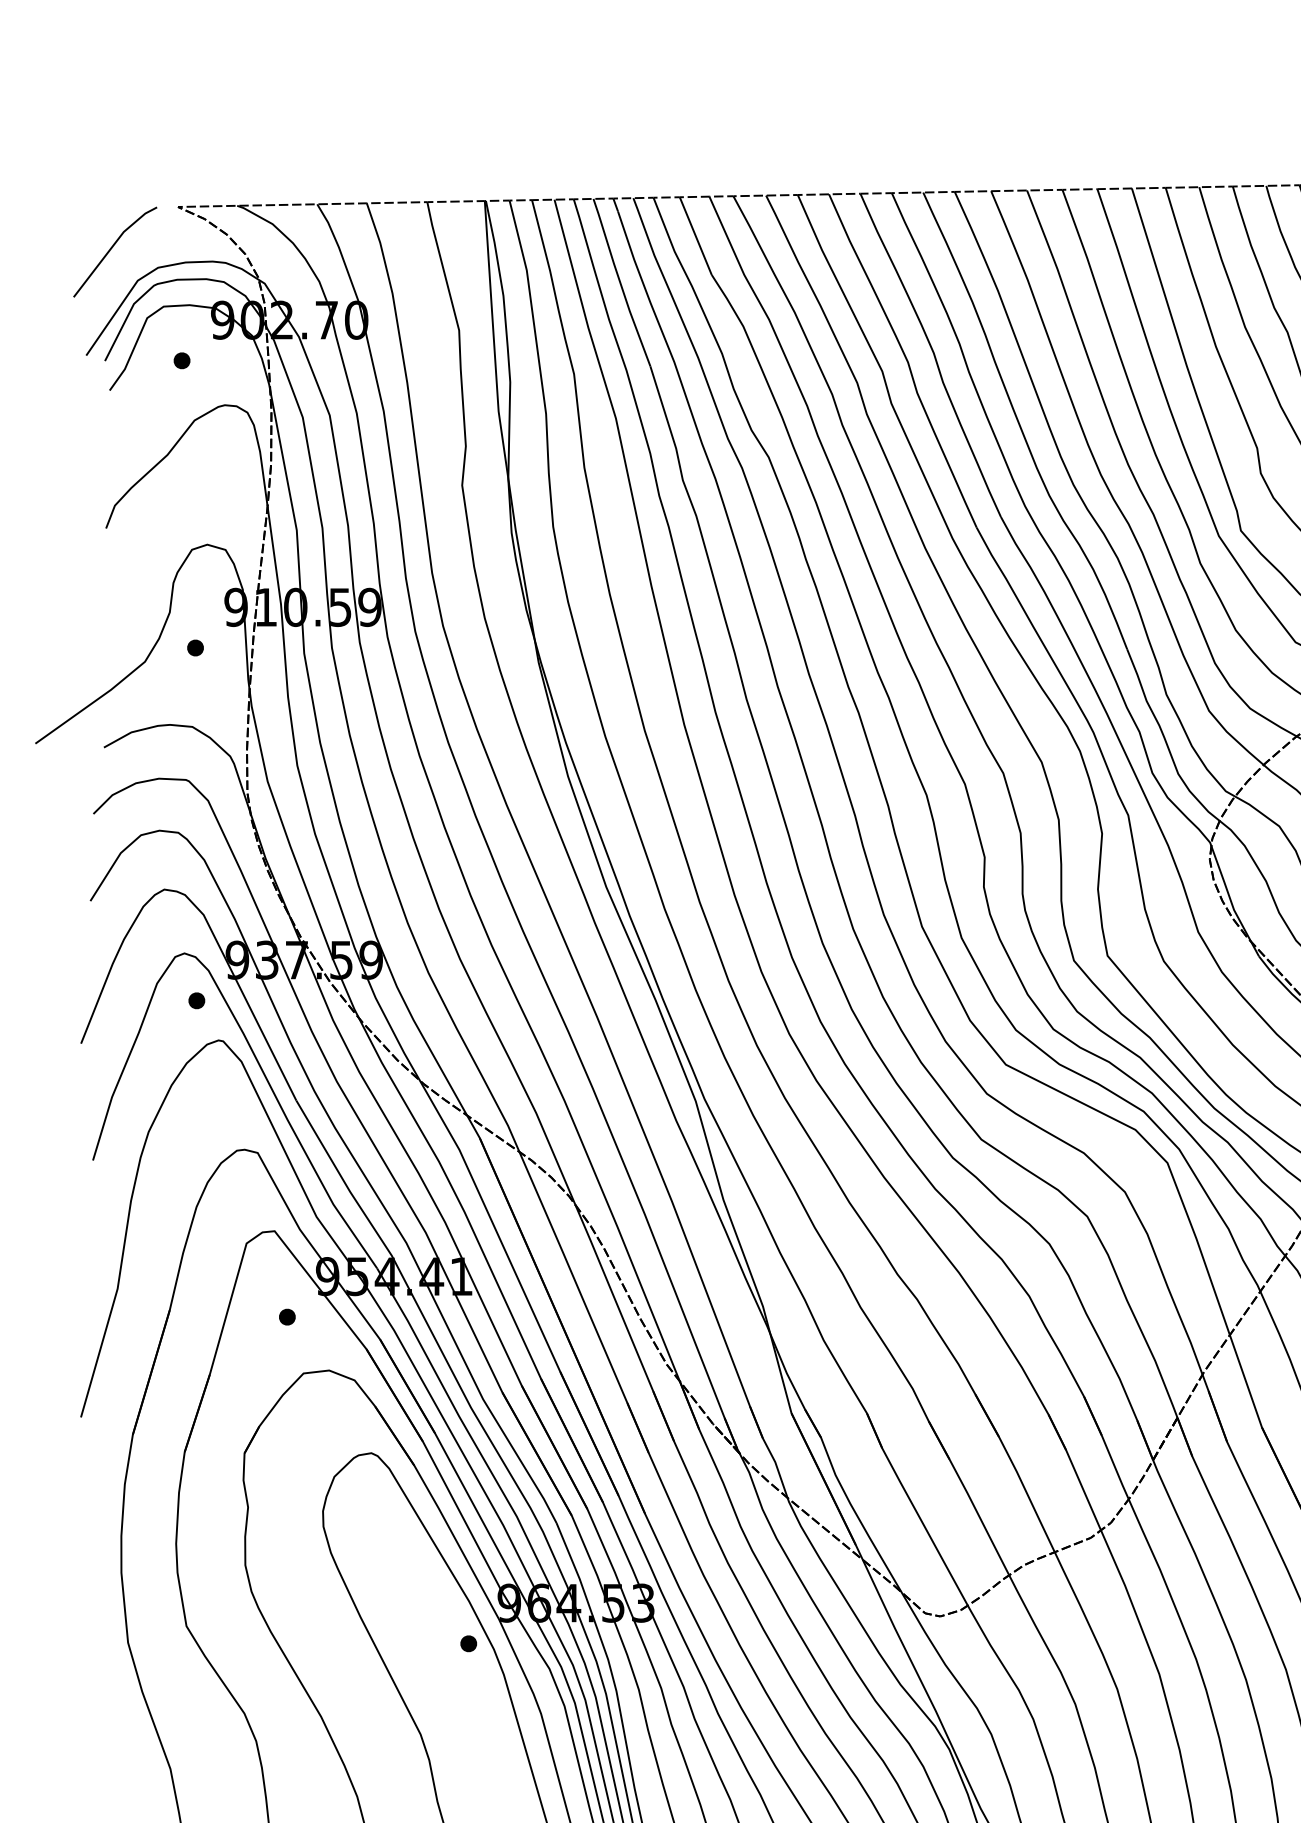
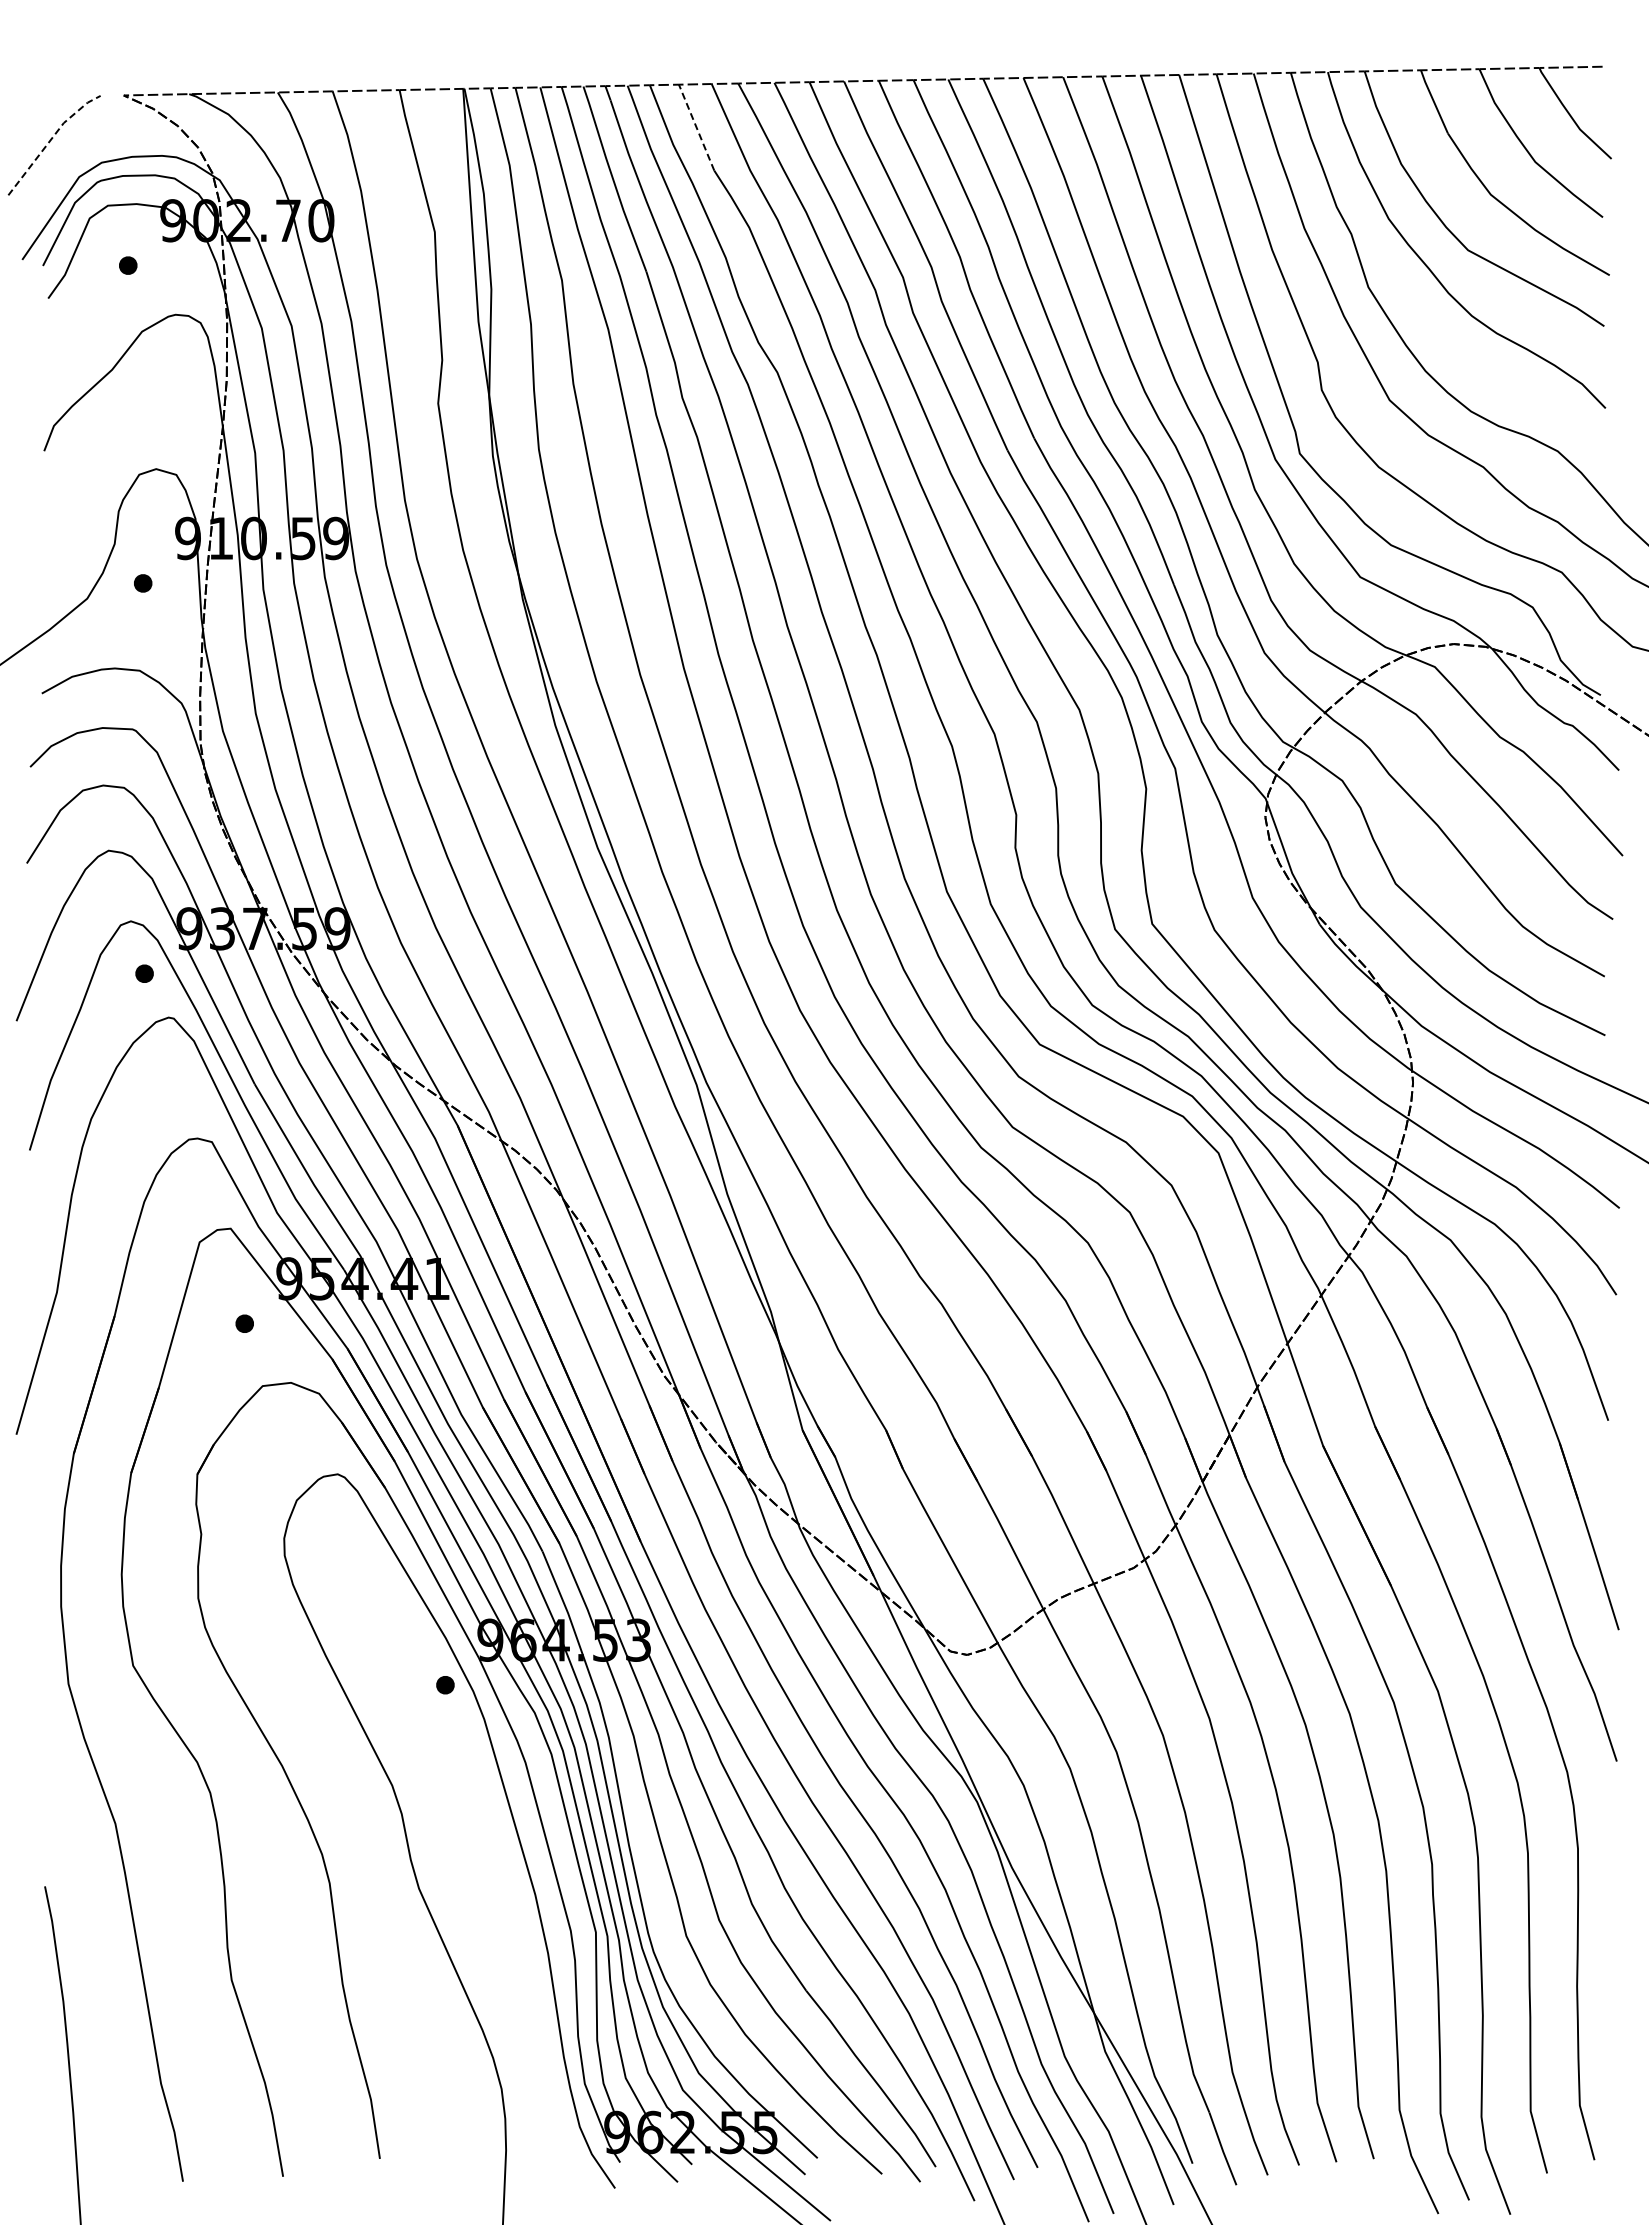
line: (695, 235) -> (696, 127), solid -> dashed
line: (112, 246) -> (51, 139), solid -> dashed

